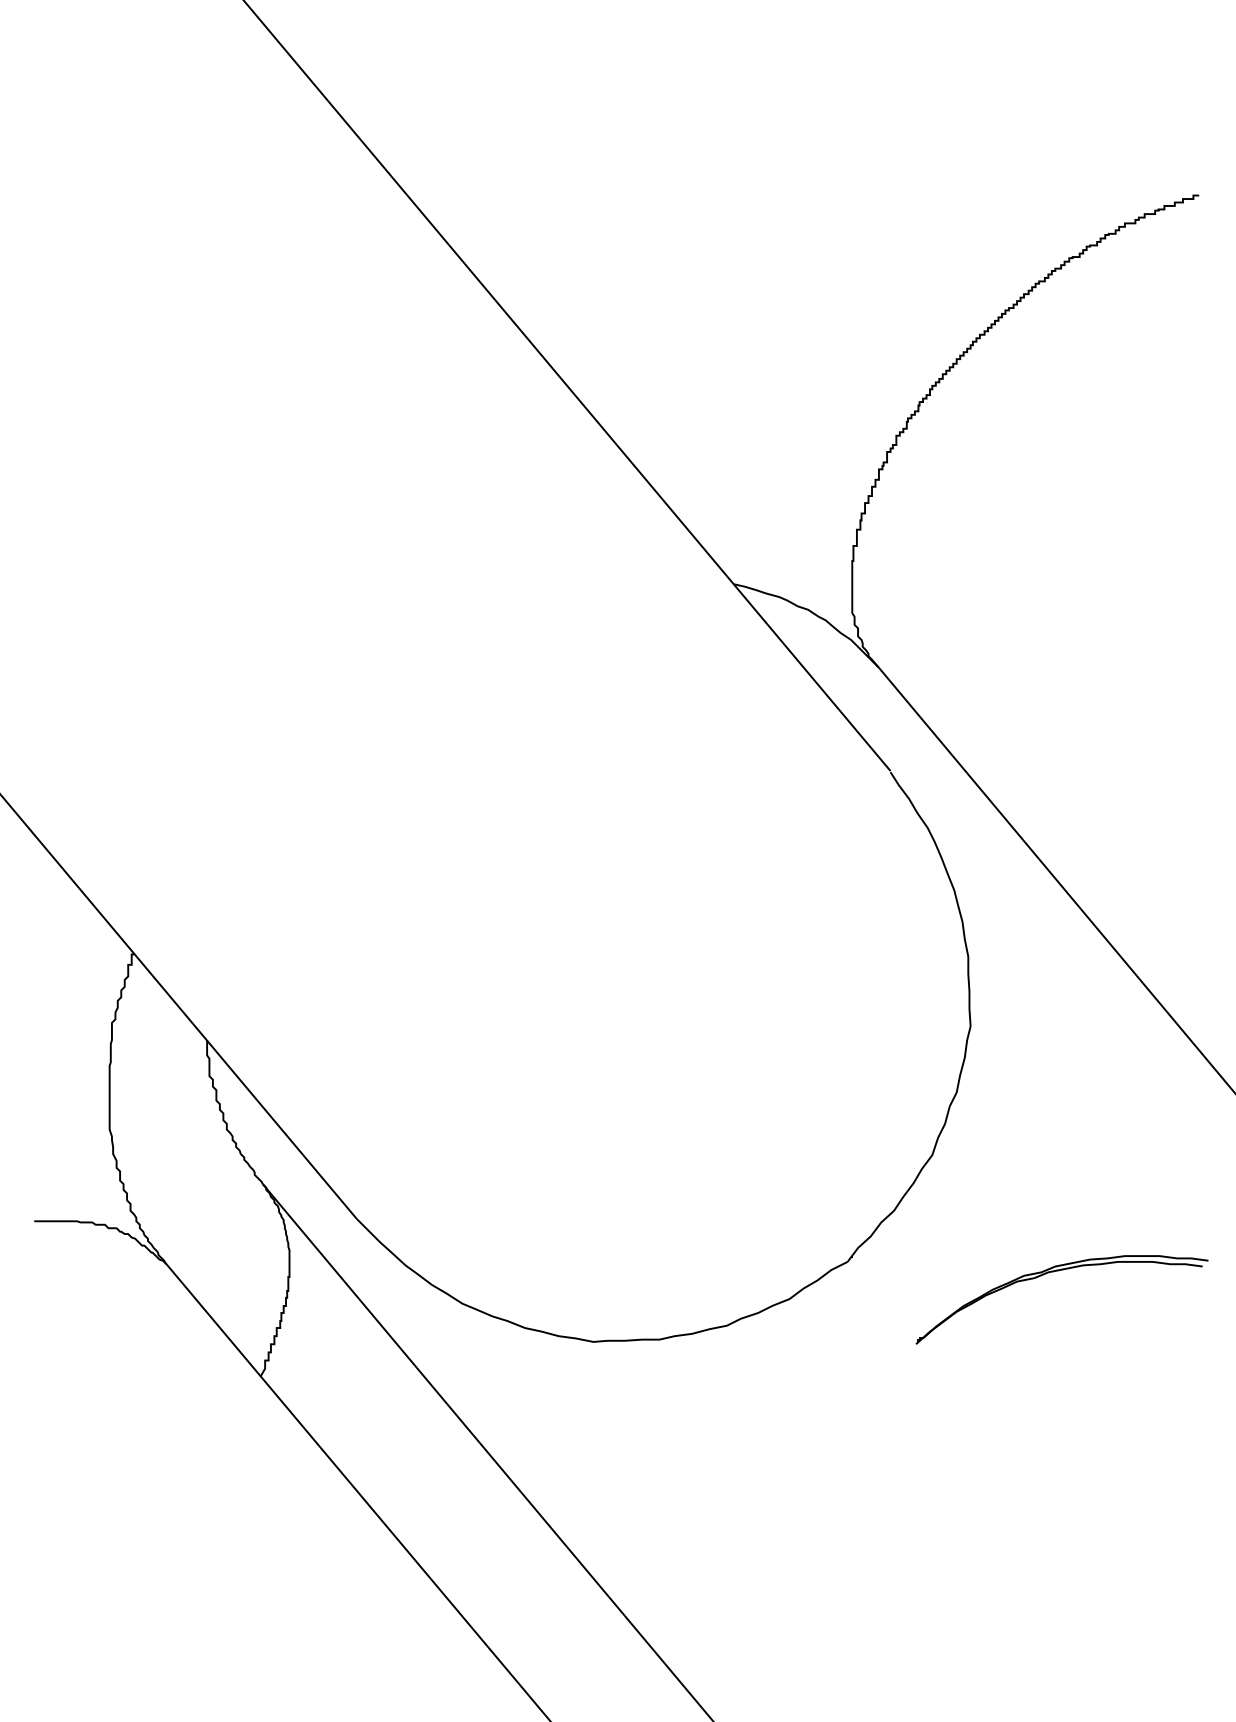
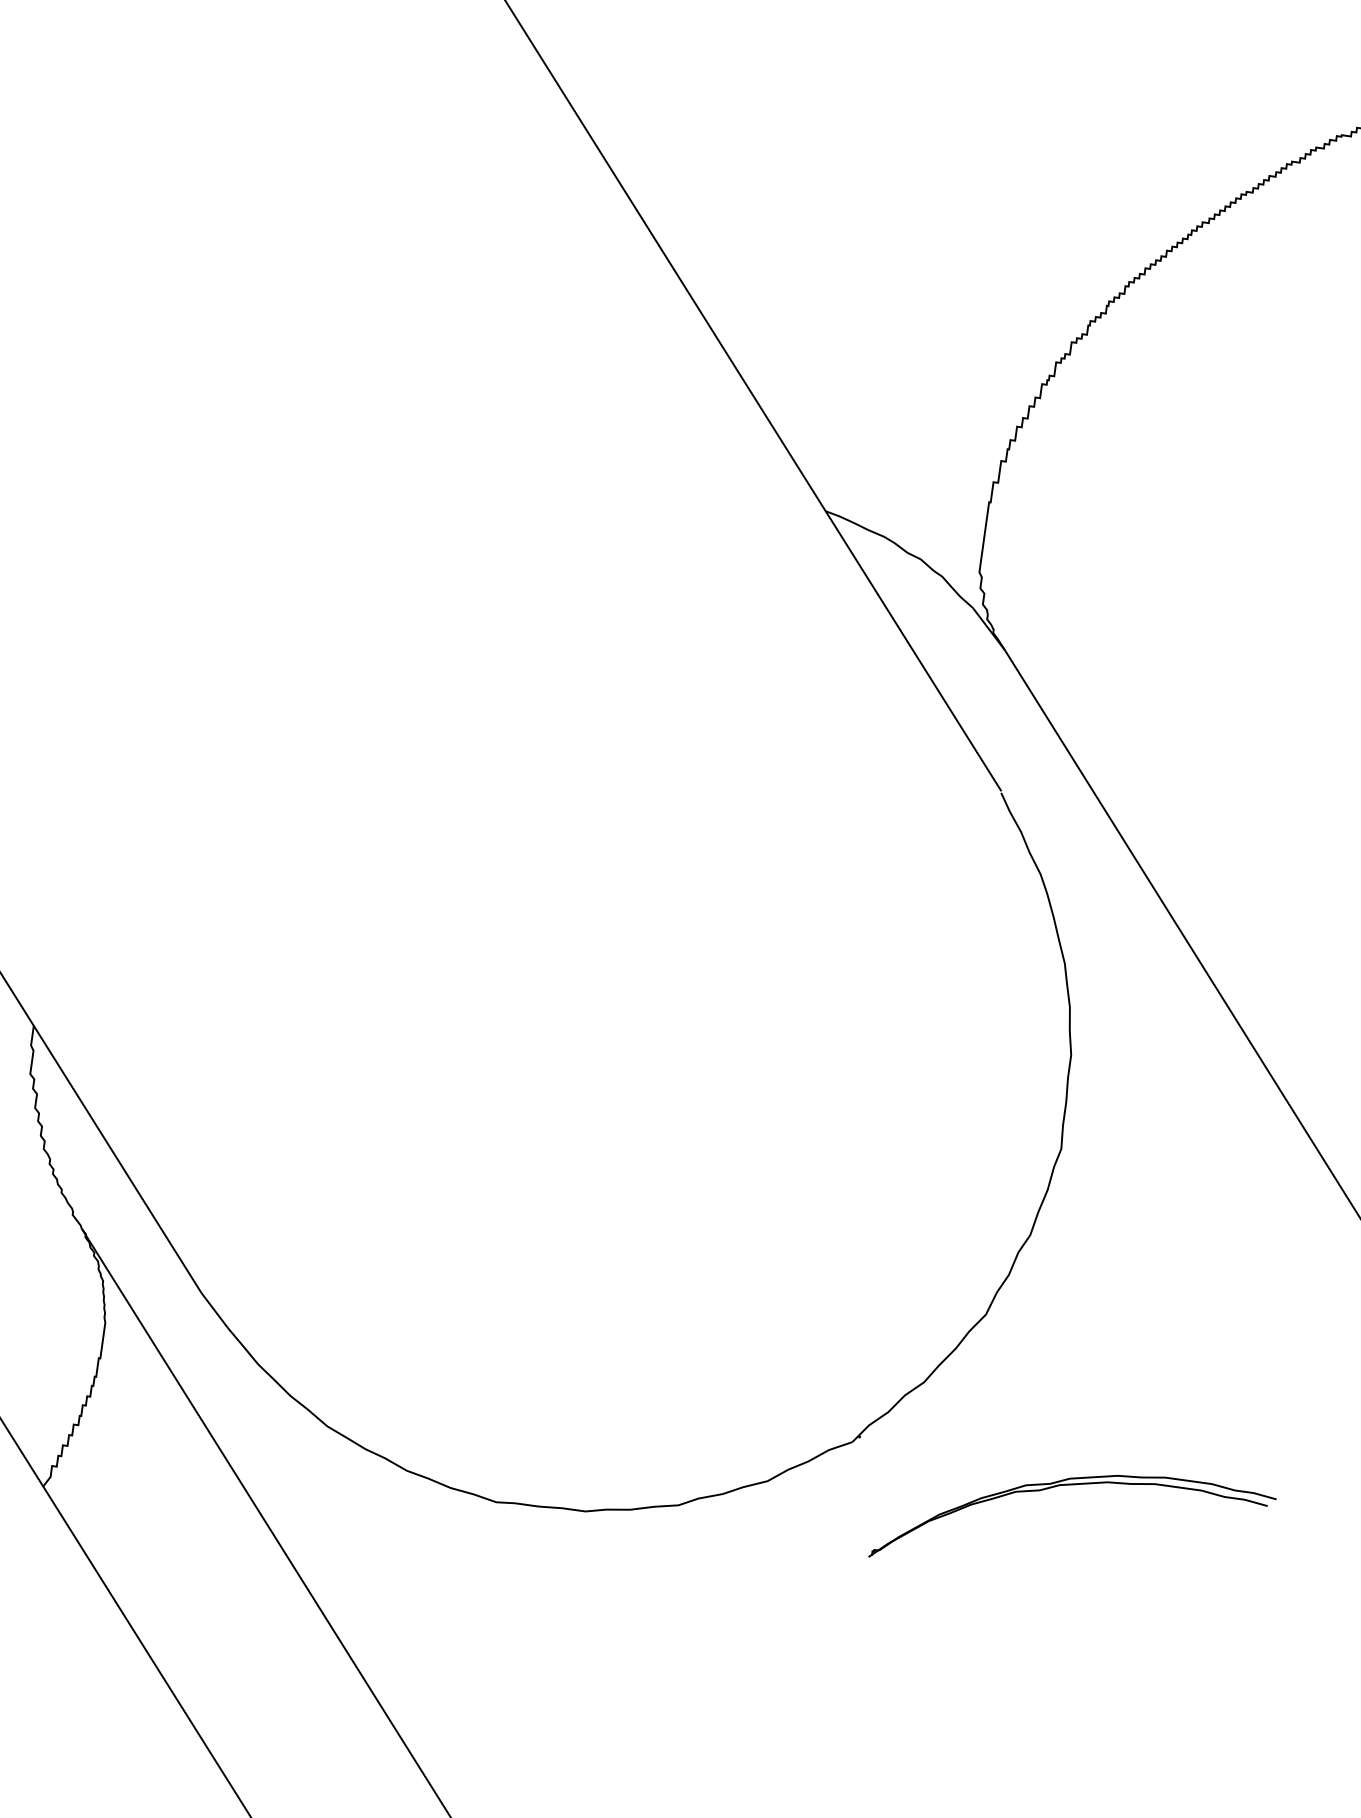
part: (1058, 1271) -> (1073, 1485), moved

